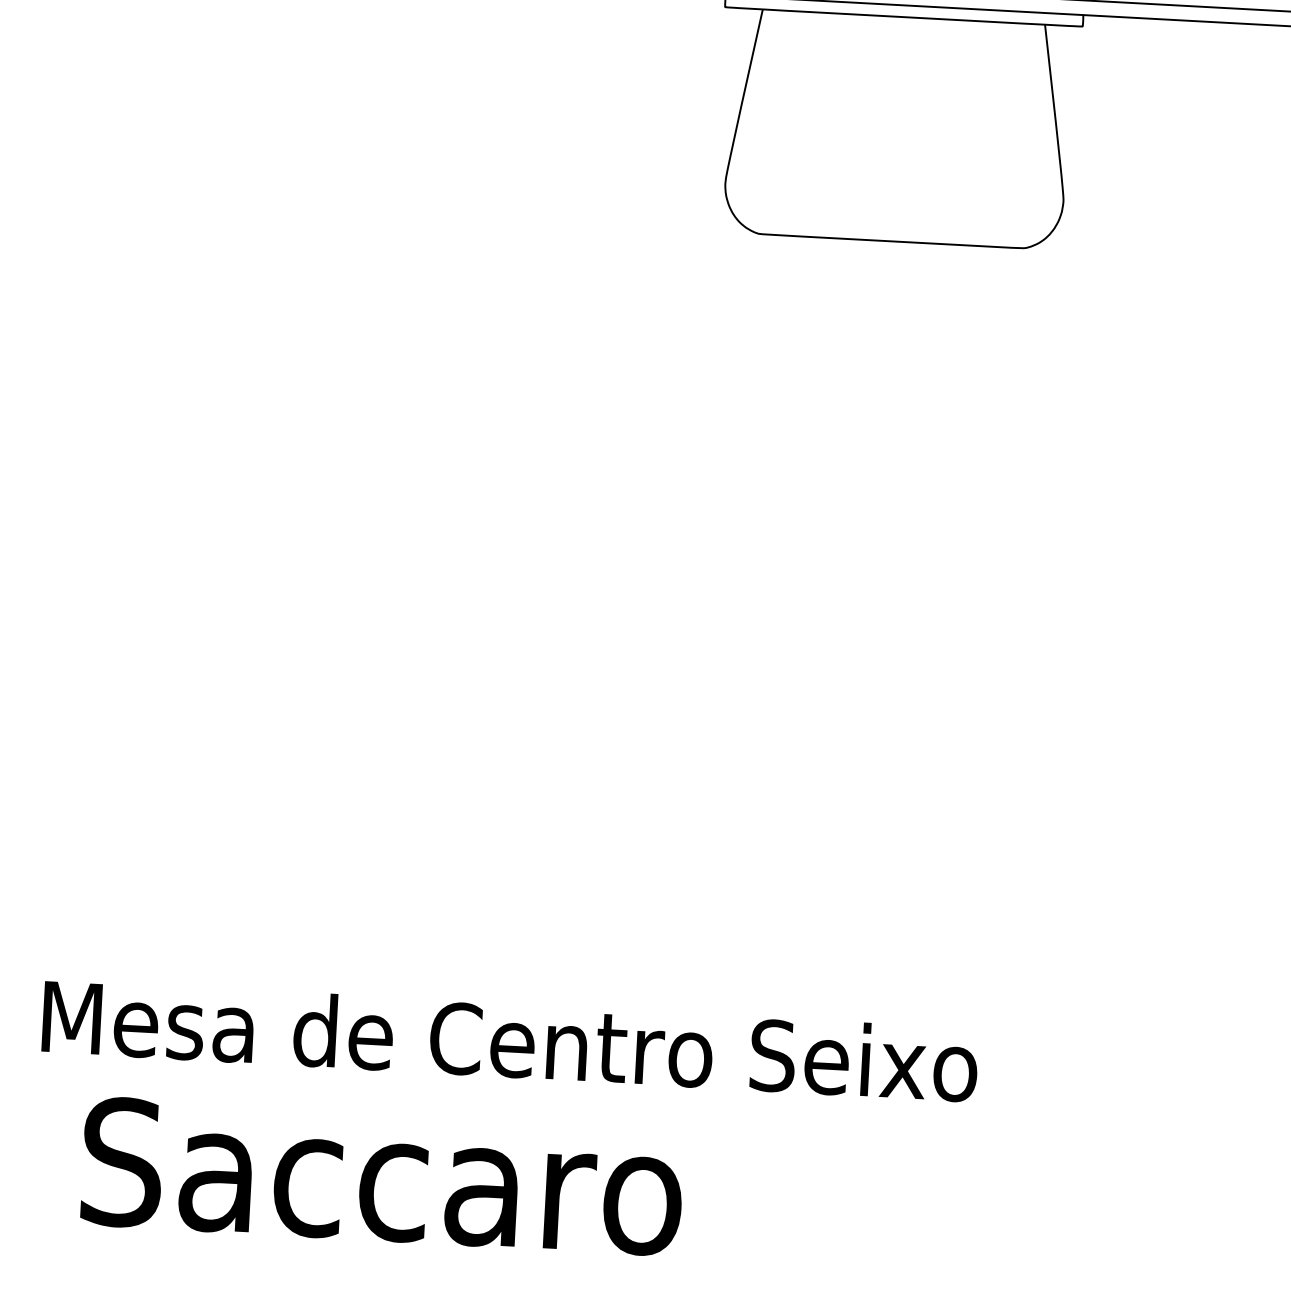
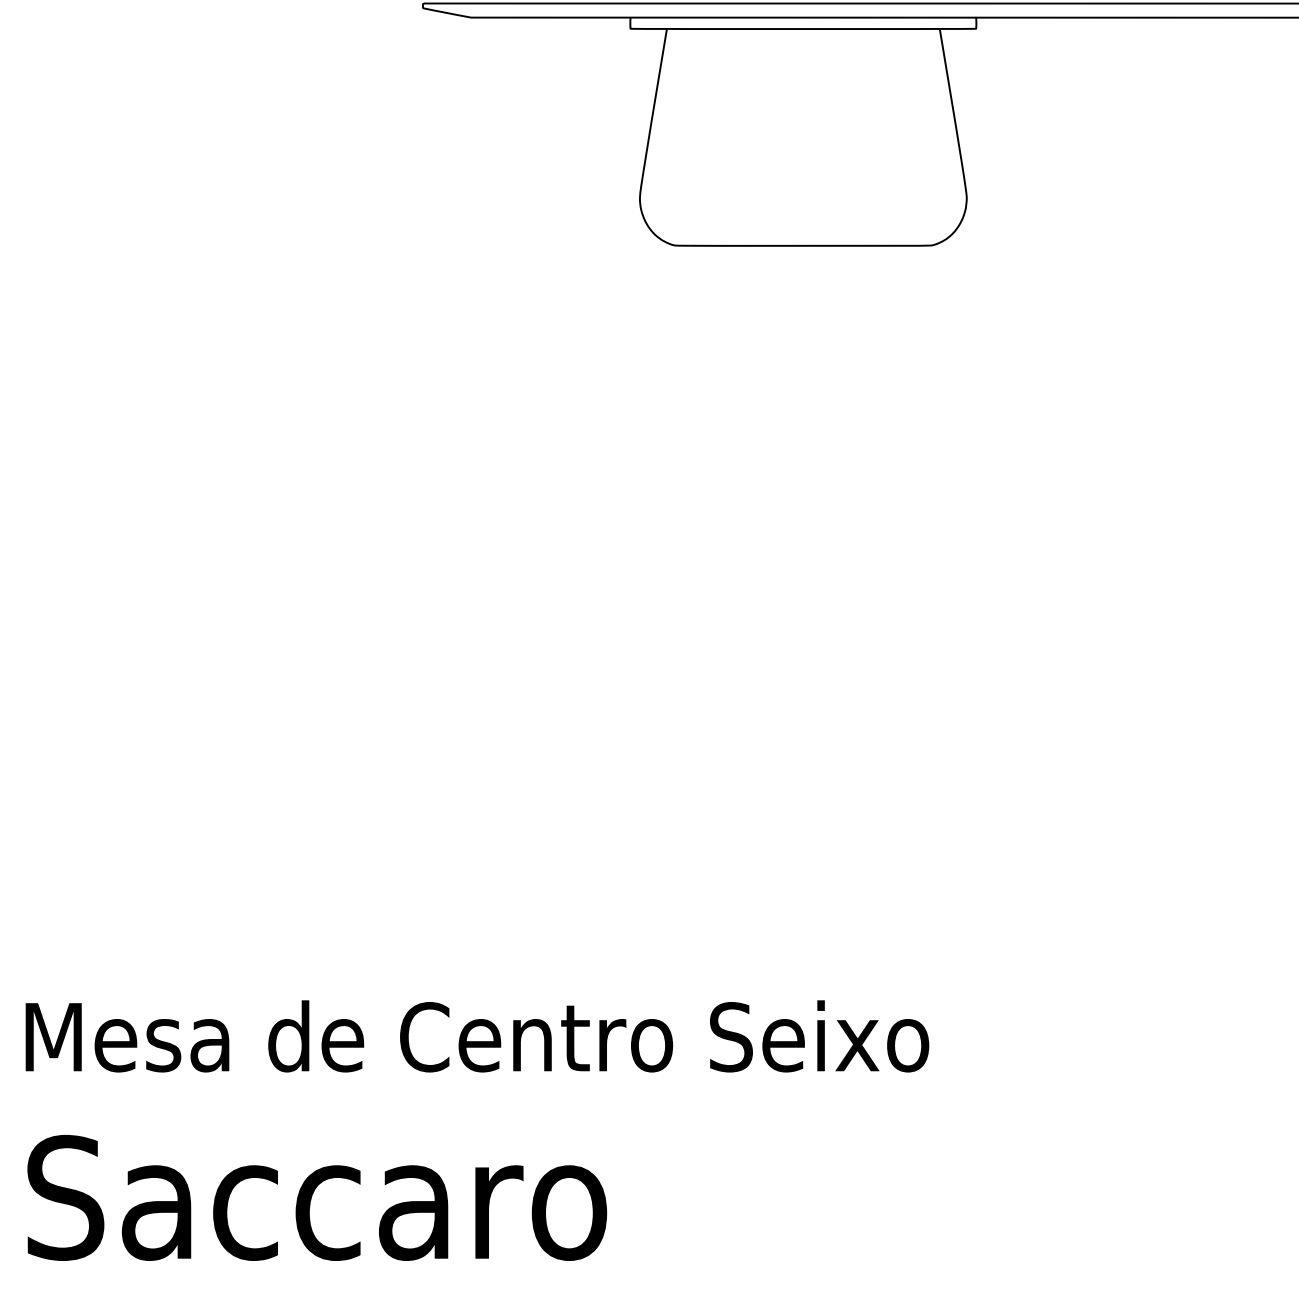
text: (382, 1176) -> (317, 1197), moved

